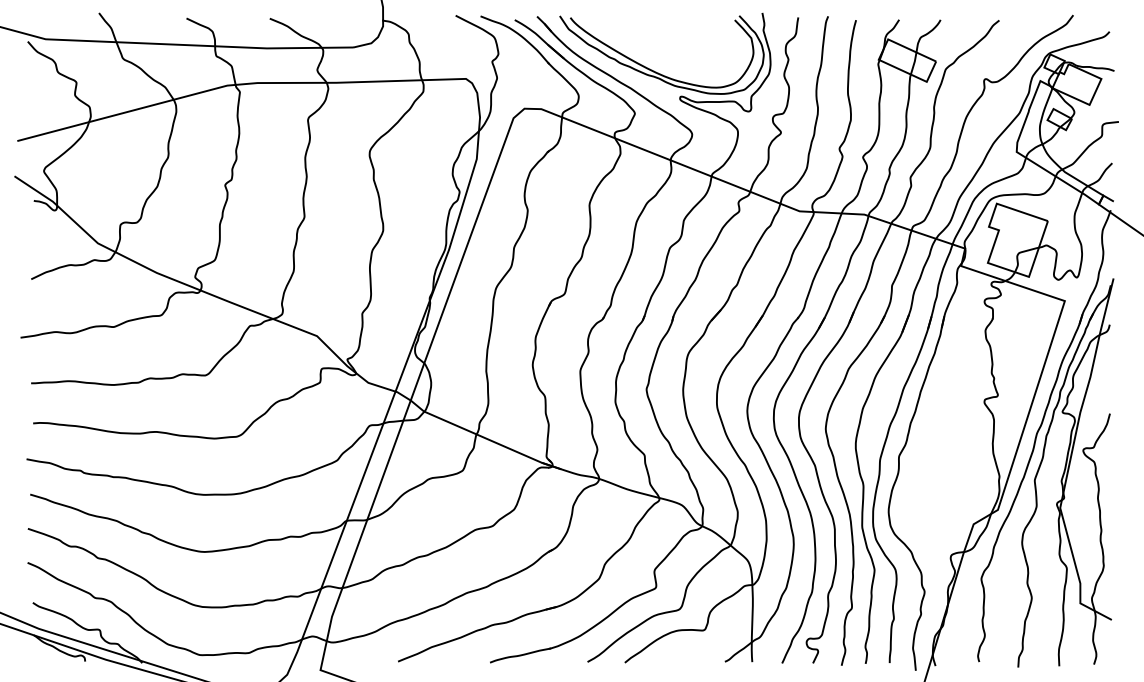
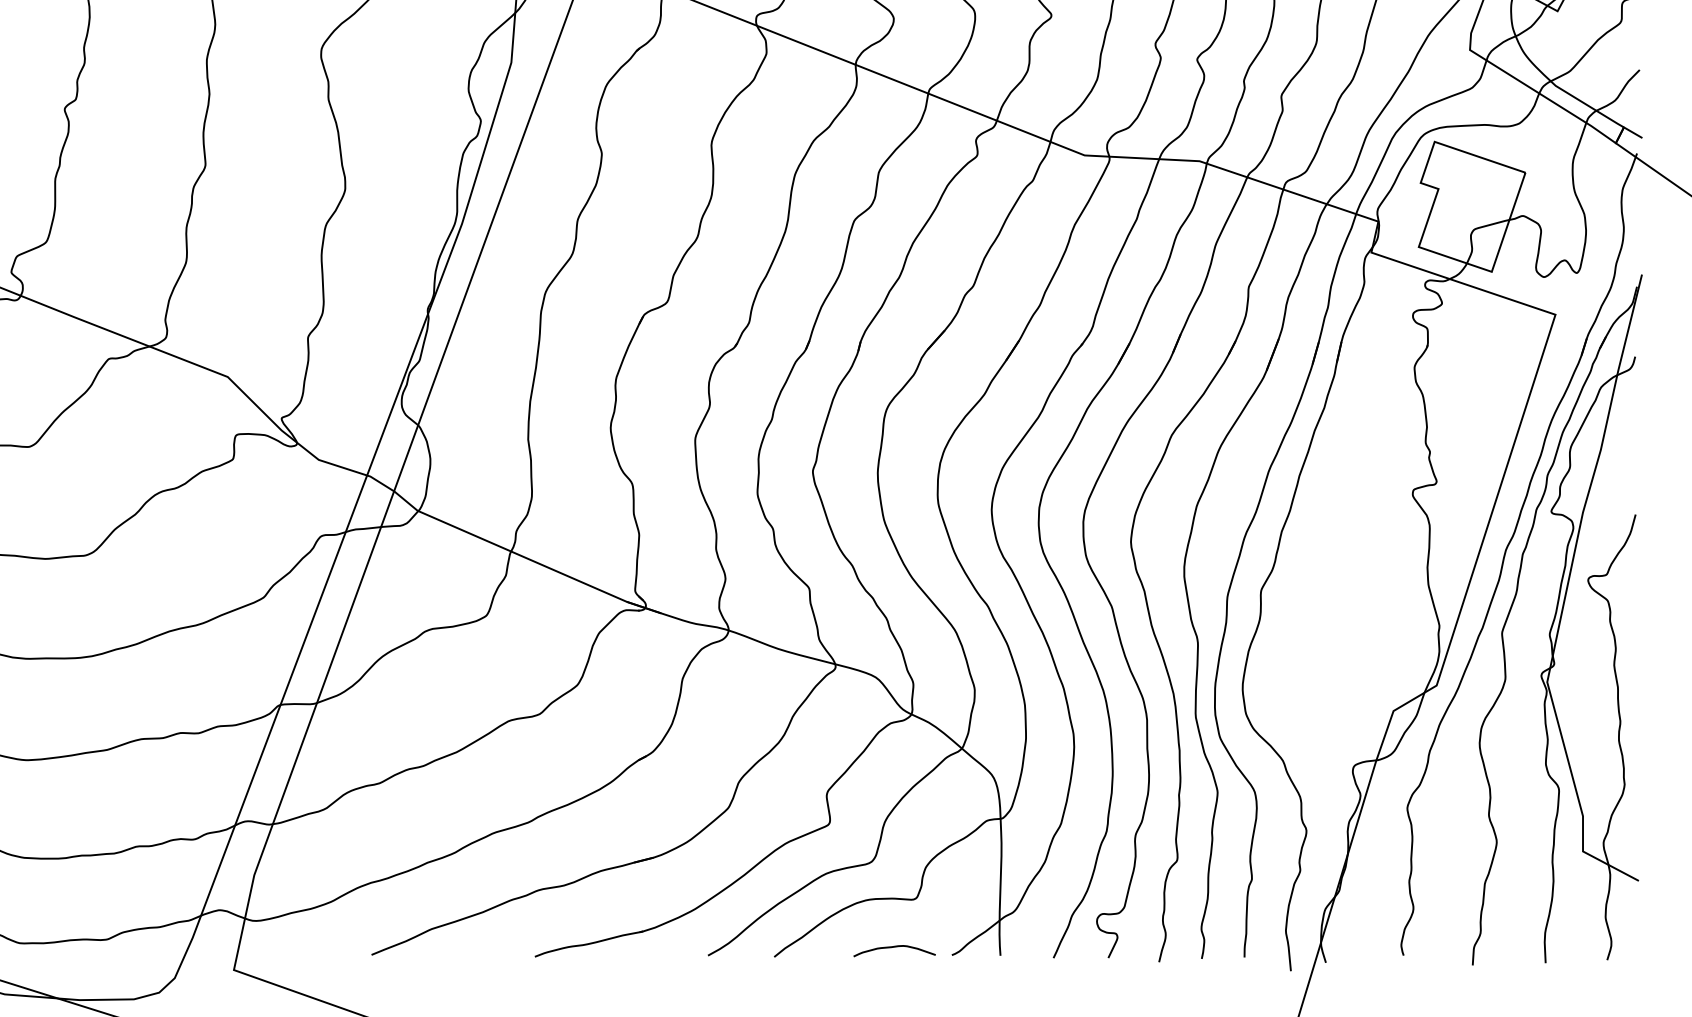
curve: (691, 658) -> (892, 949), added

